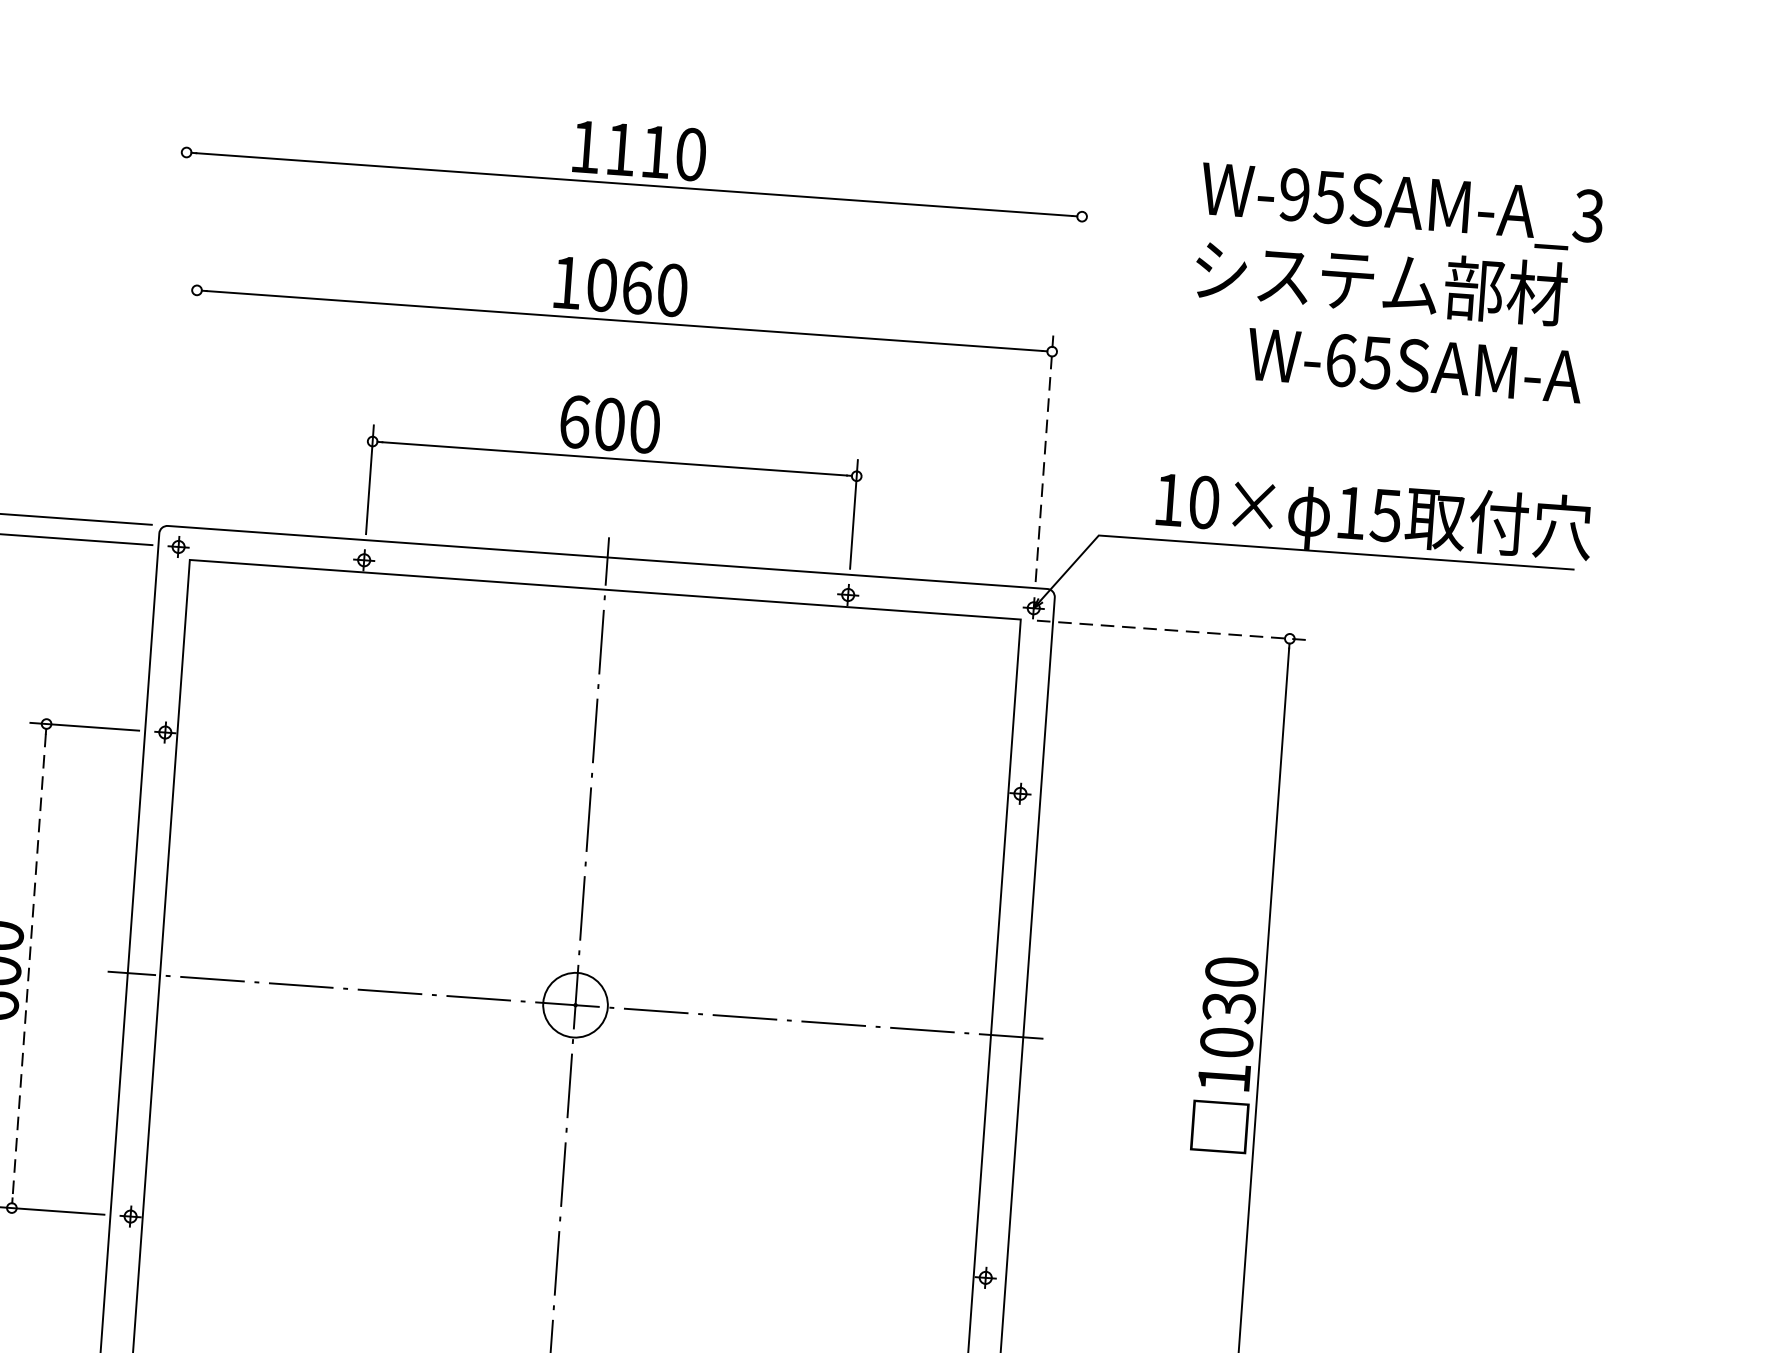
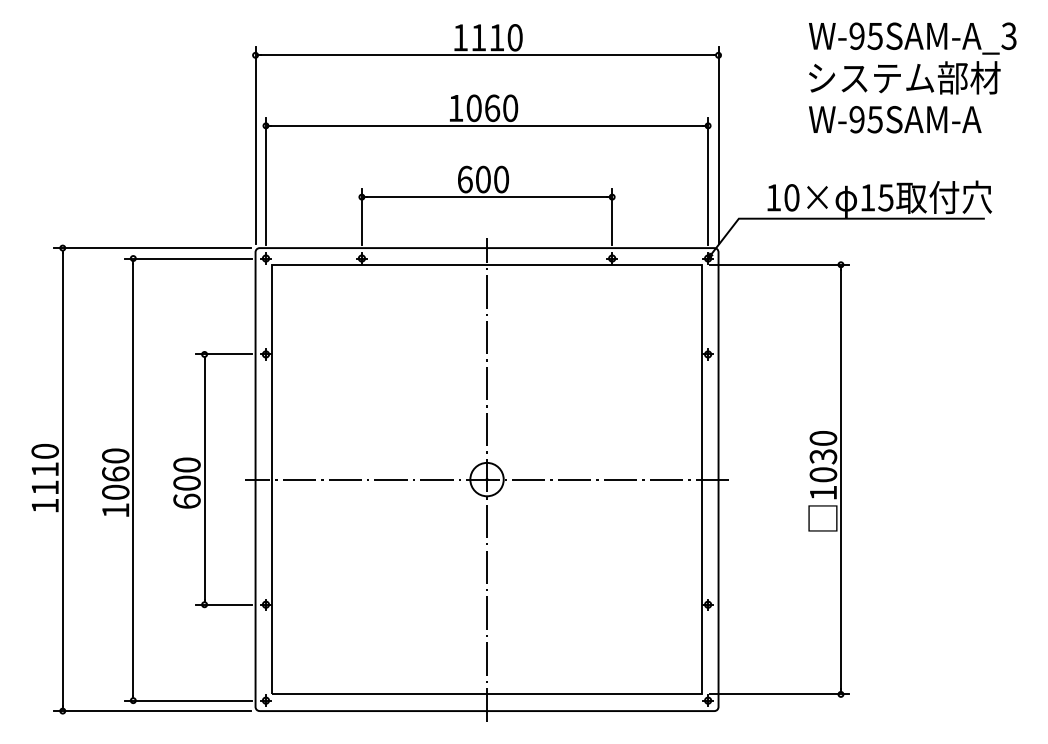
text: (1398, 245) -> (912, 58), moved
line: (174, 324) -> (255, 144), added
text: (1340, 359) -> (856, 119), W-65SAM-A -> W-95SAM-A
line: (1069, 389) -> (718, 144), added
line: (188, 396) -> (265, 180), added
line: (1045, 459) -> (708, 181), dashed -> solid
line: (1171, 629) -> (779, 264), dashed -> solid
line: (28, 967) -> (204, 480), dashed -> solid

